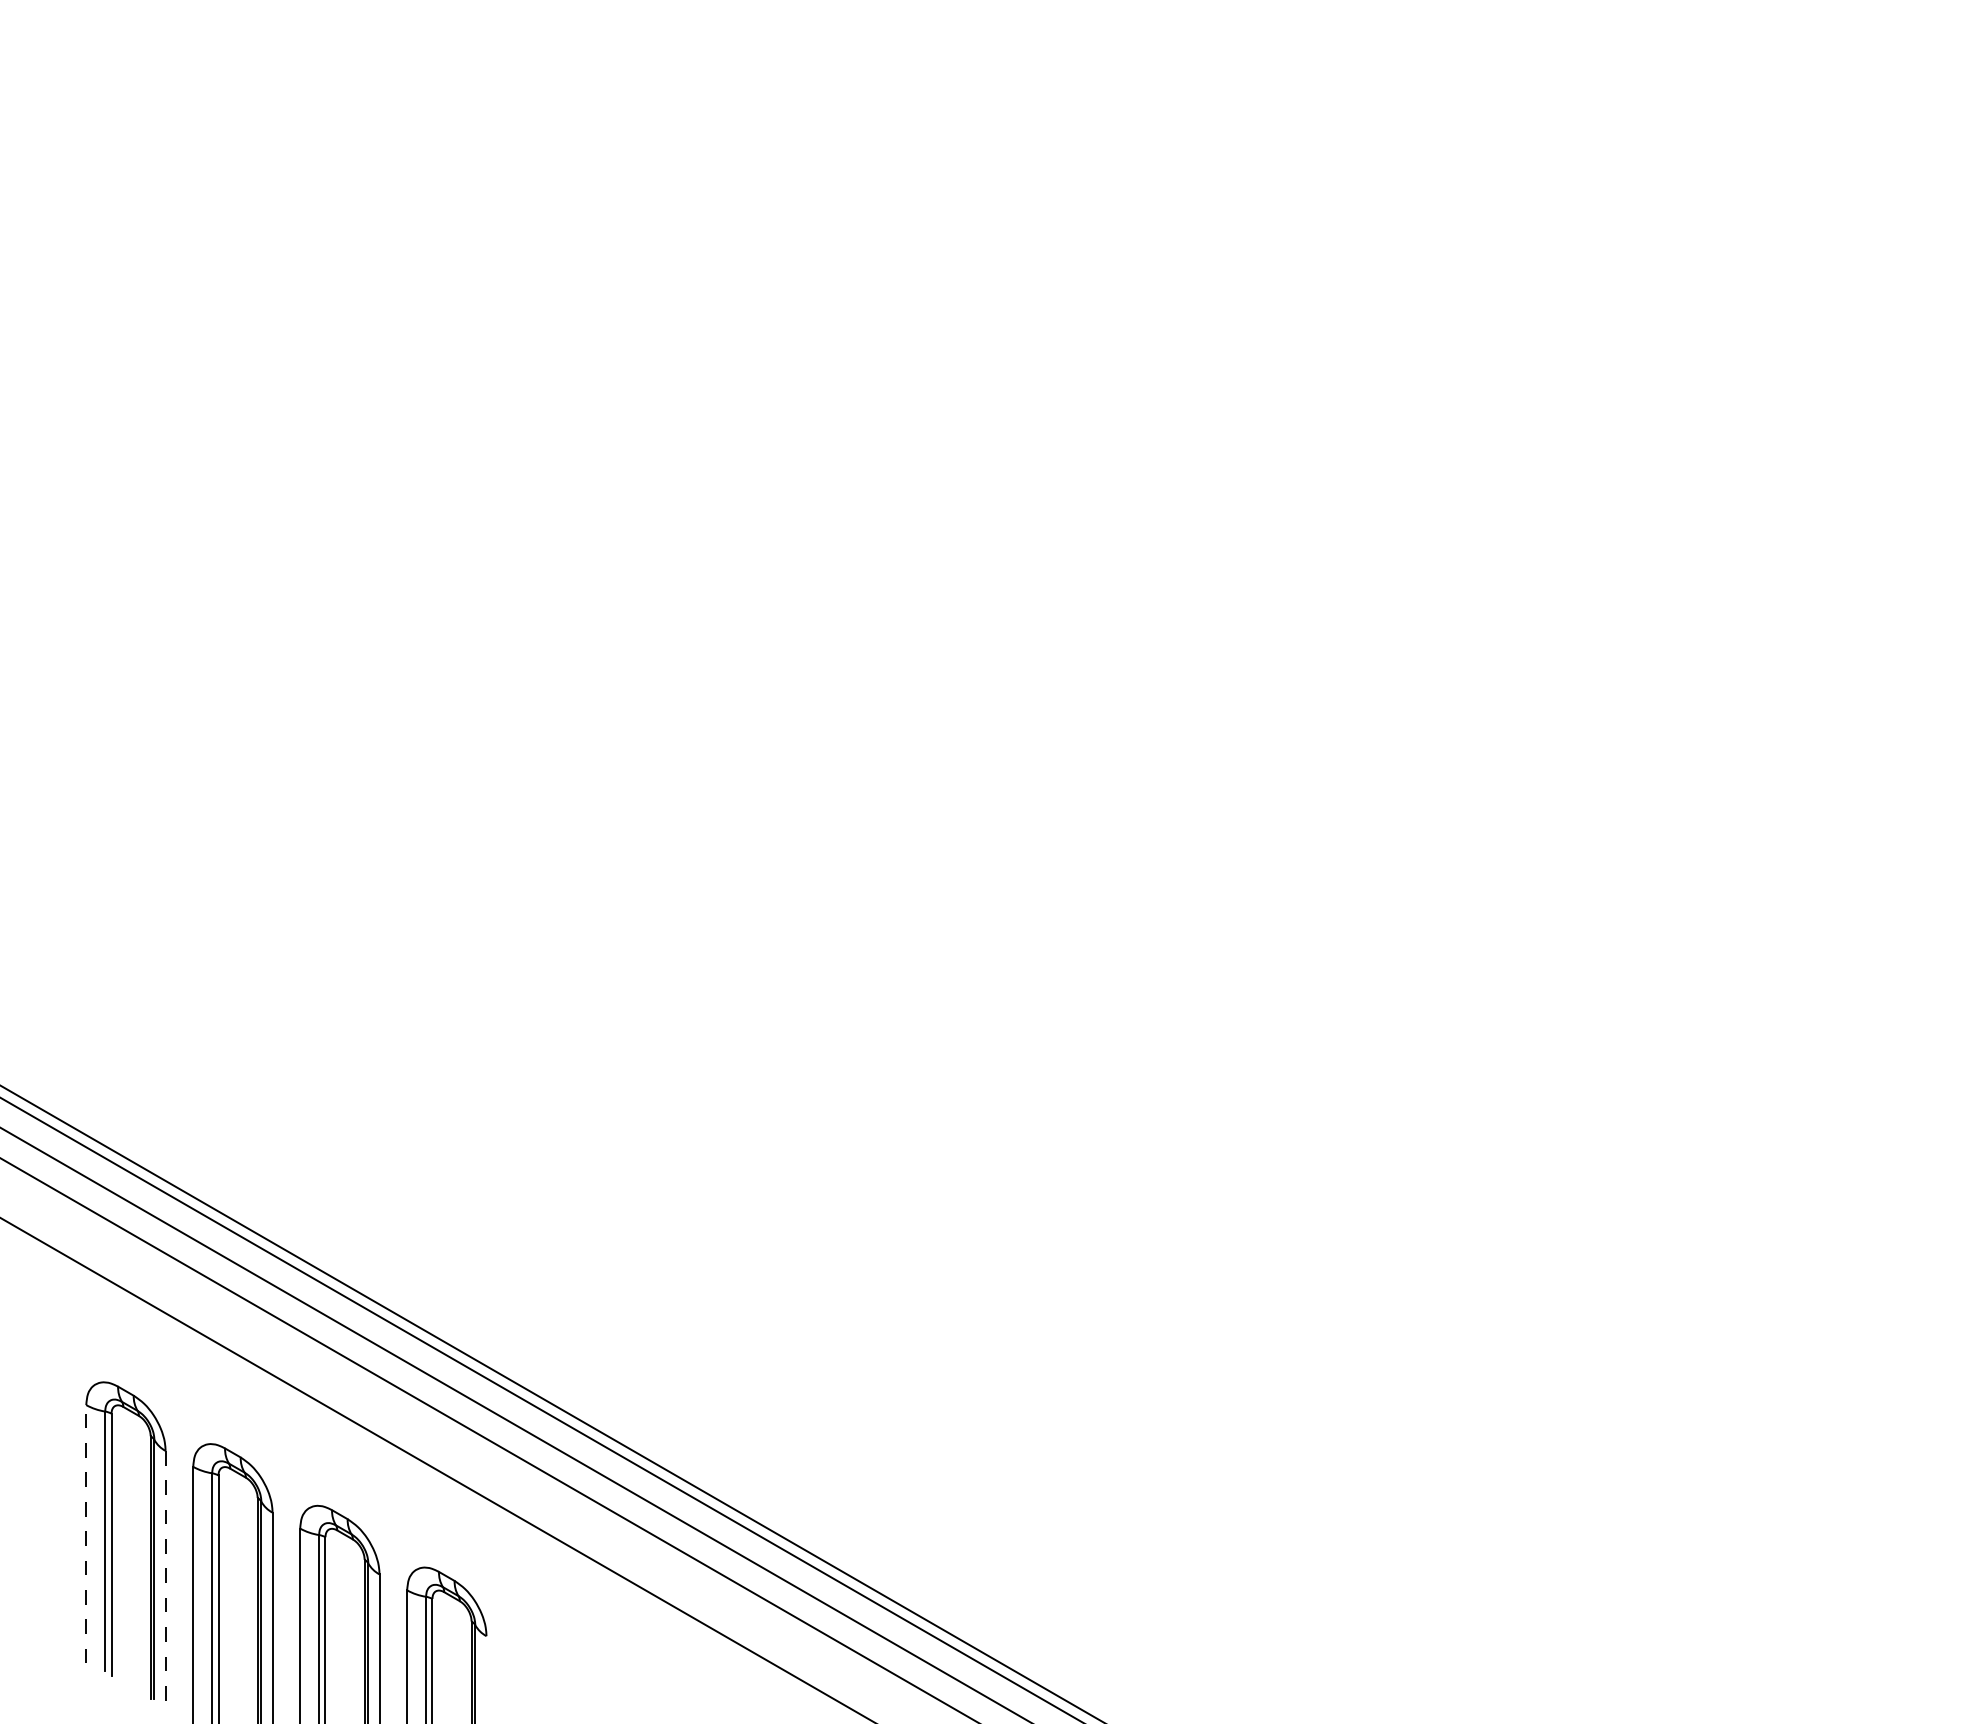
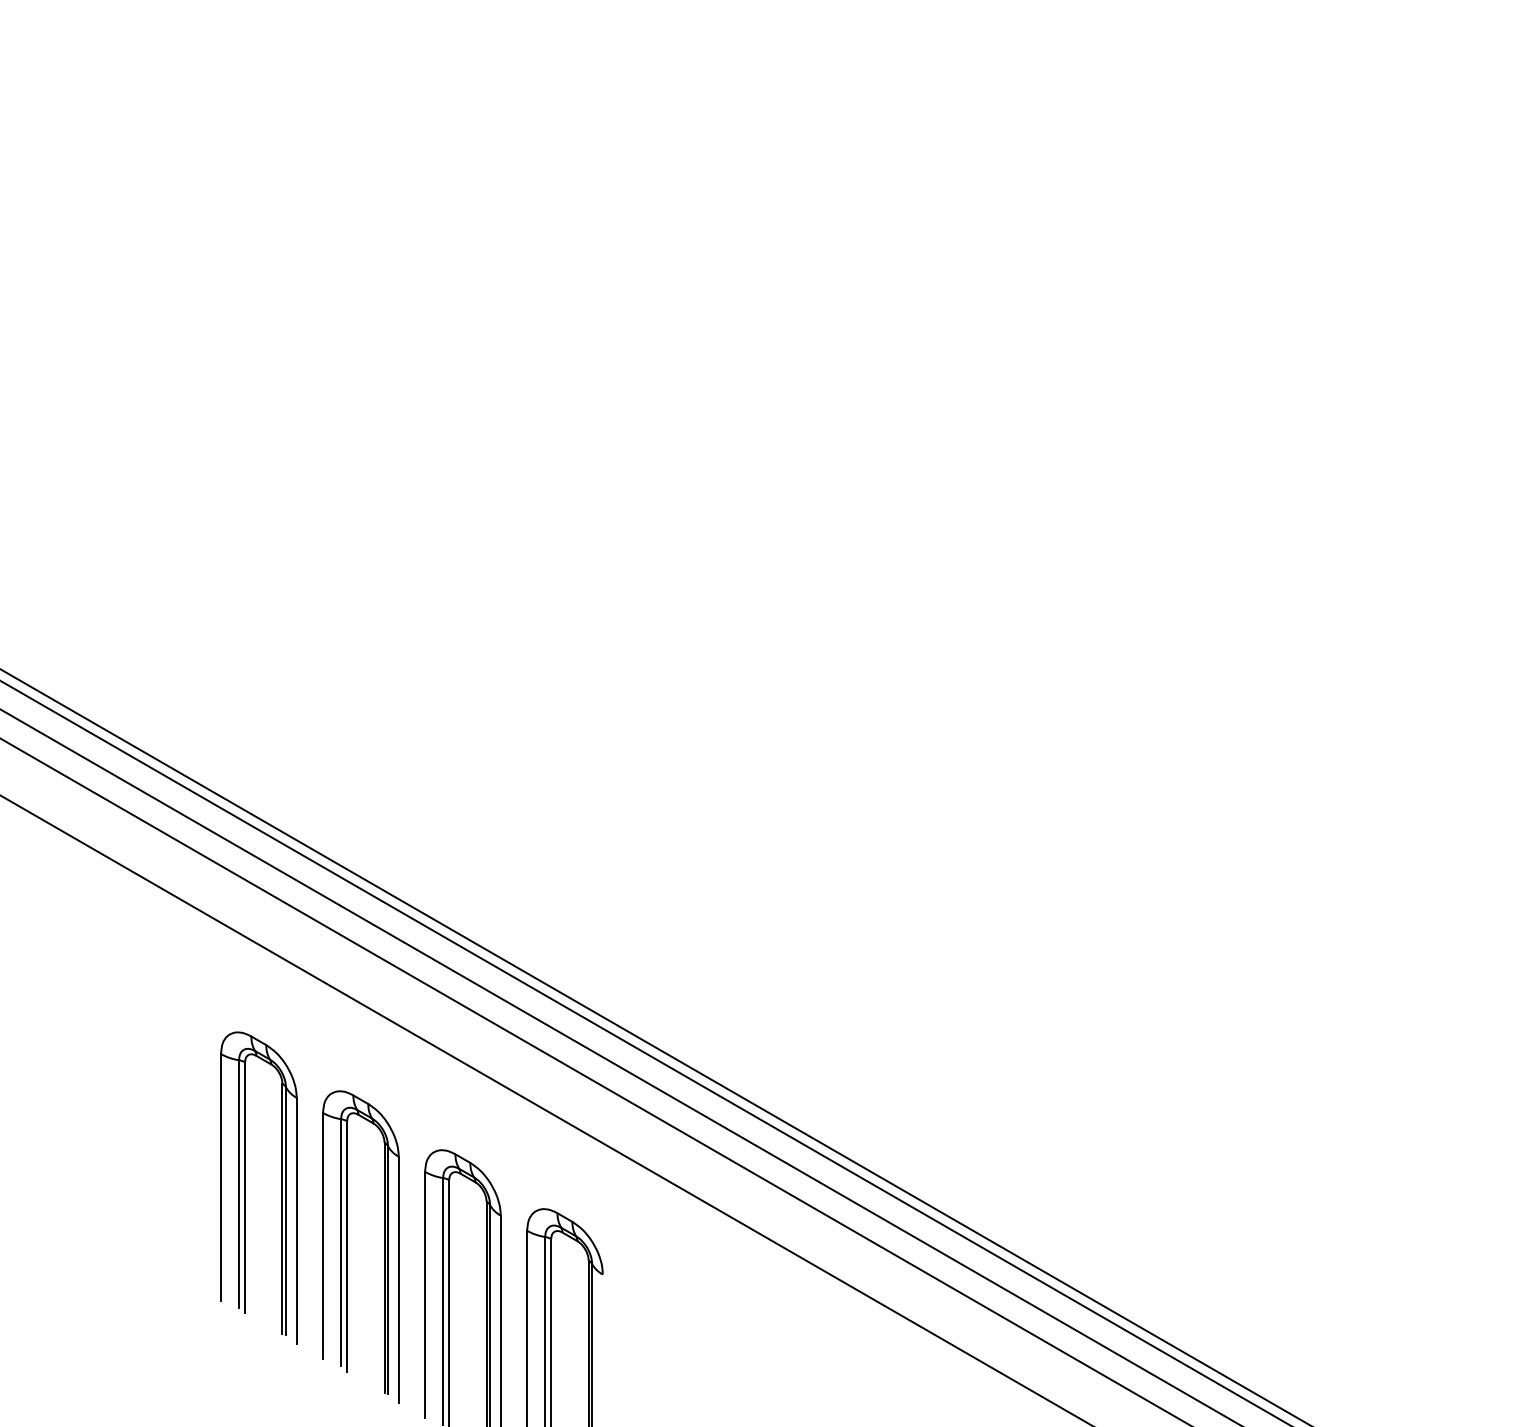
line: (86, 1533) -> (221, 1176), dashed -> solid
line: (165, 1580) -> (296, 1221), dashed -> solid

